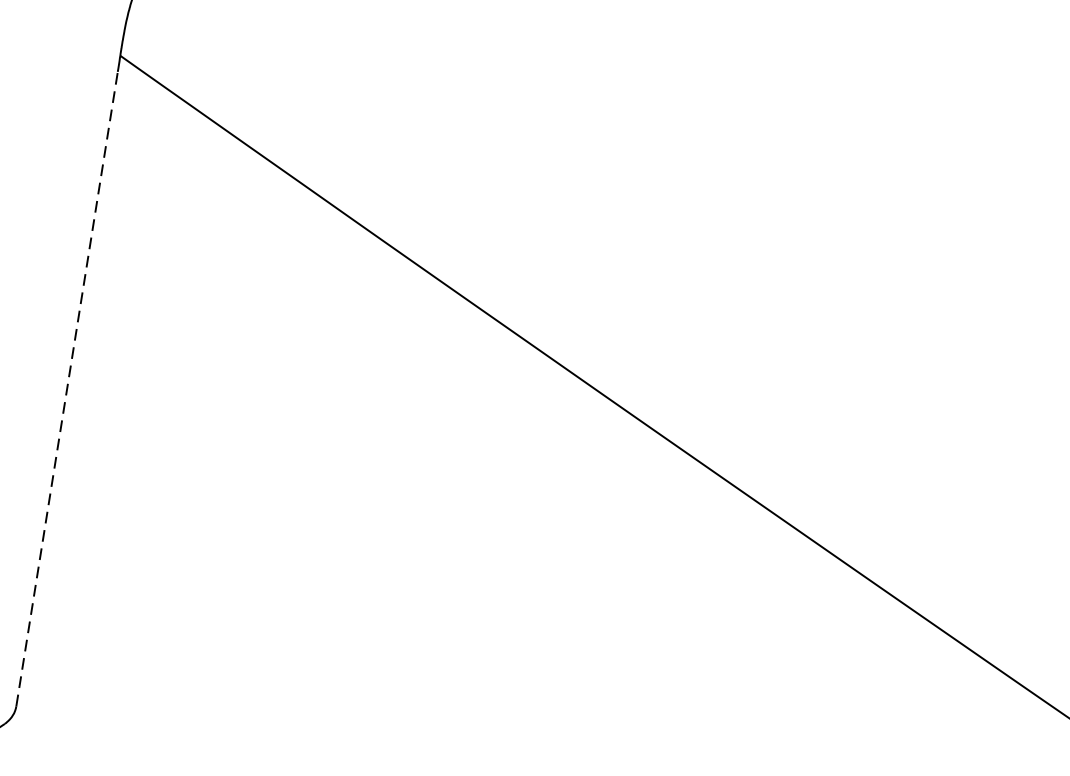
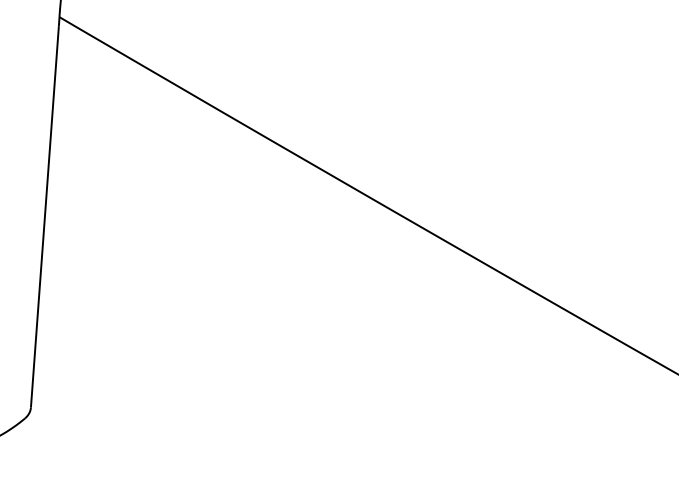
line: (66, 389) -> (44, 217), dashed -> solid

